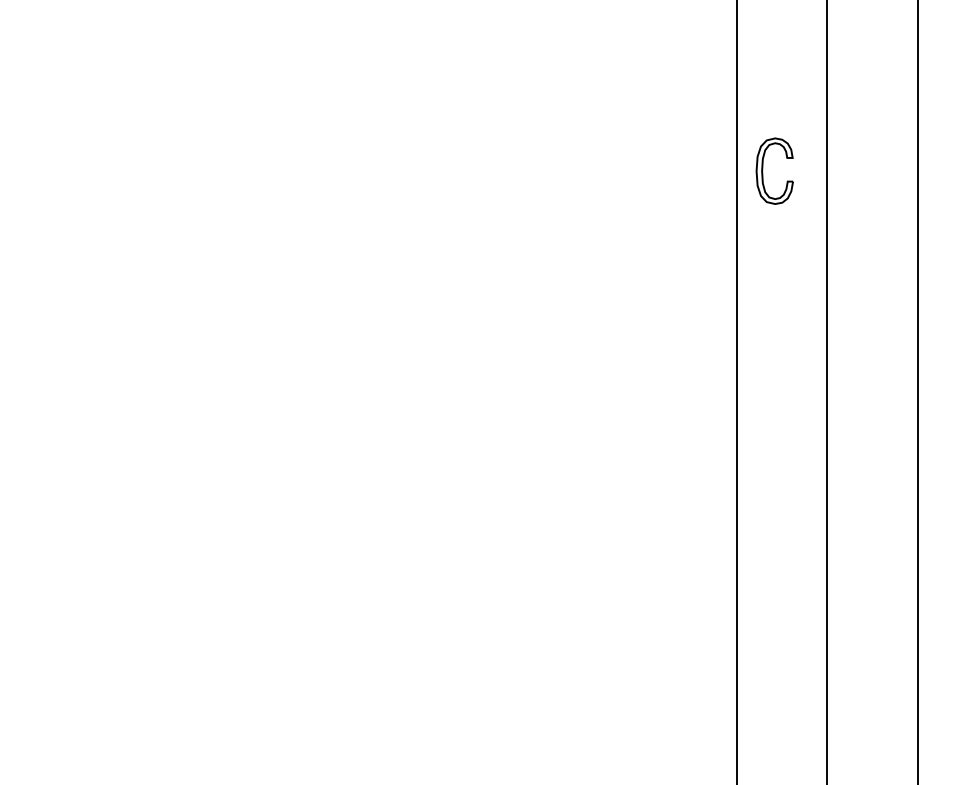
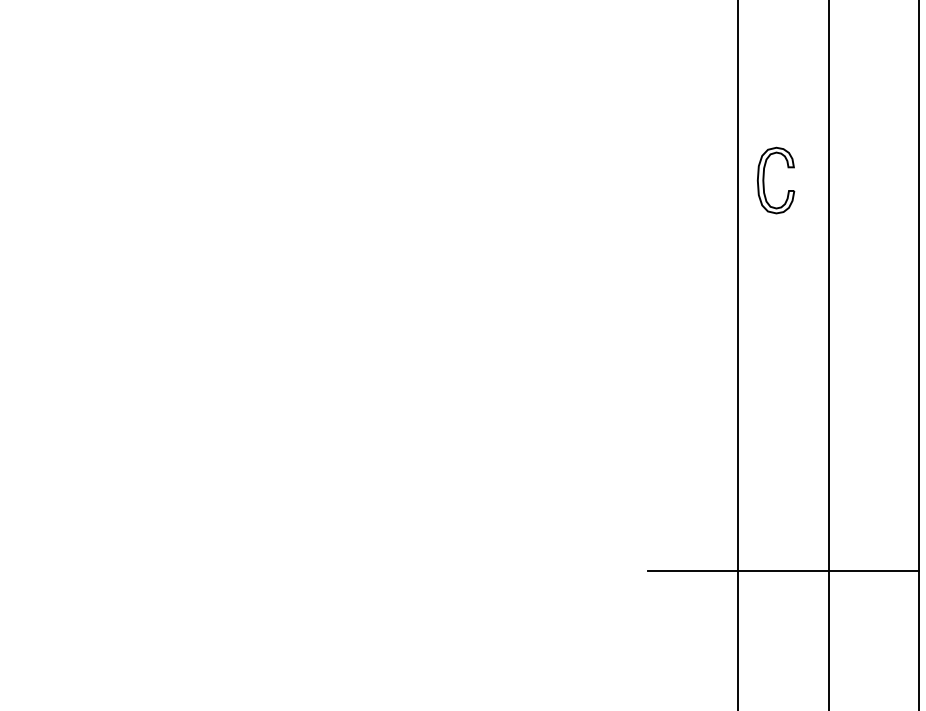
part: (763, 169) -> (764, 178), moved
line: (782, 698) -> (783, 570), added

